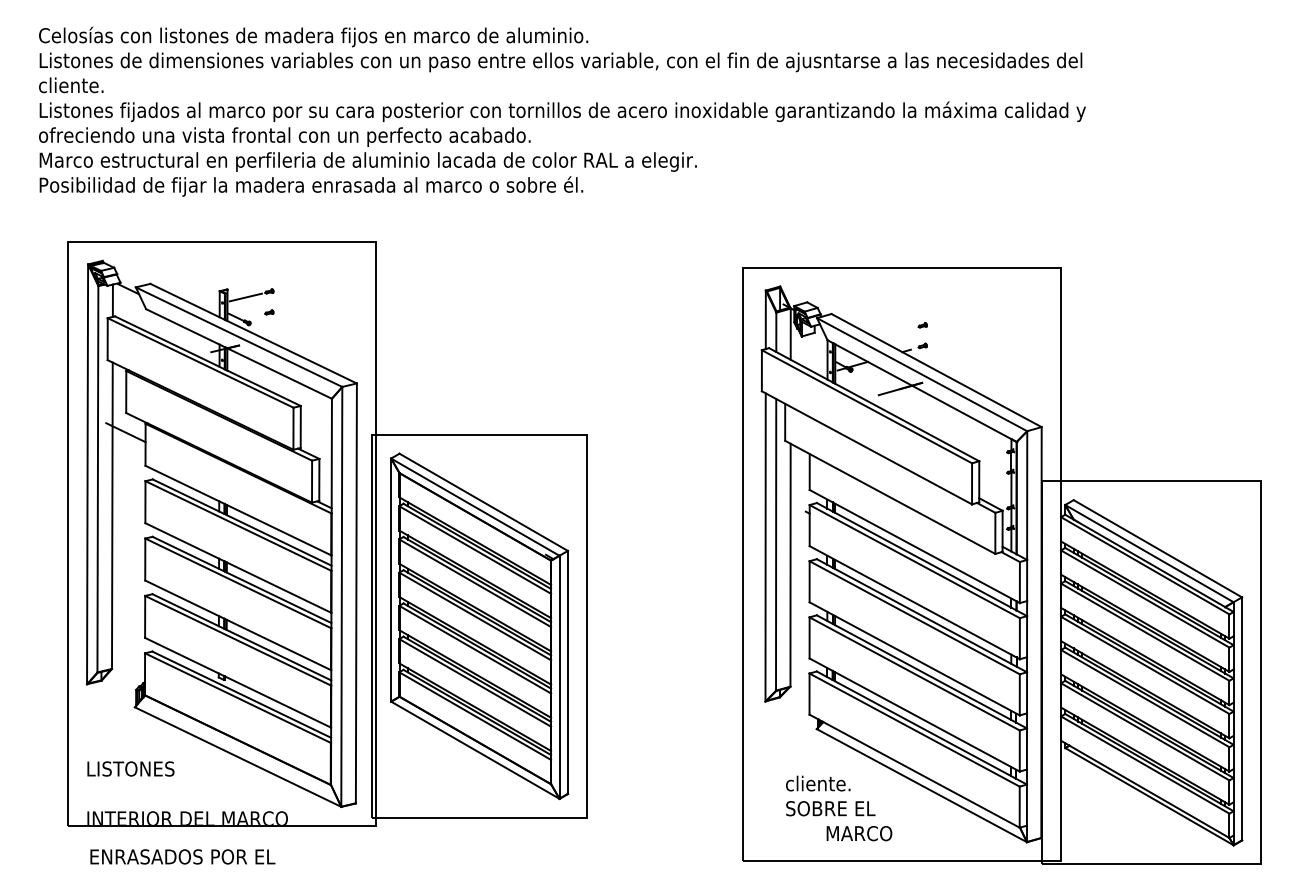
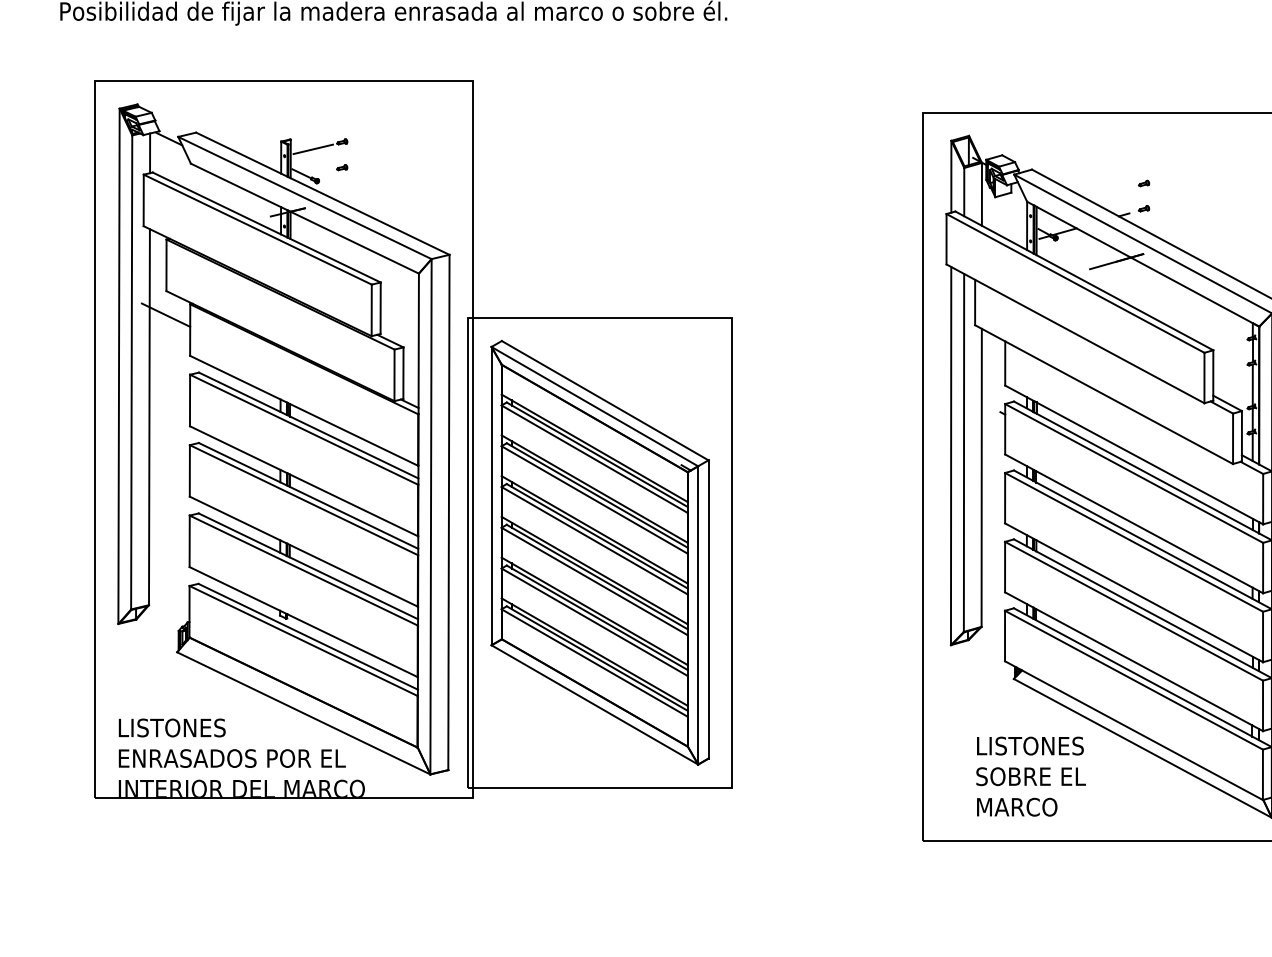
text: (829, 783) -> (1029, 745), cliente. -> LISTONES
text: (859, 833) -> (1017, 807), moved
text: (182, 856) -> (231, 758), moved

